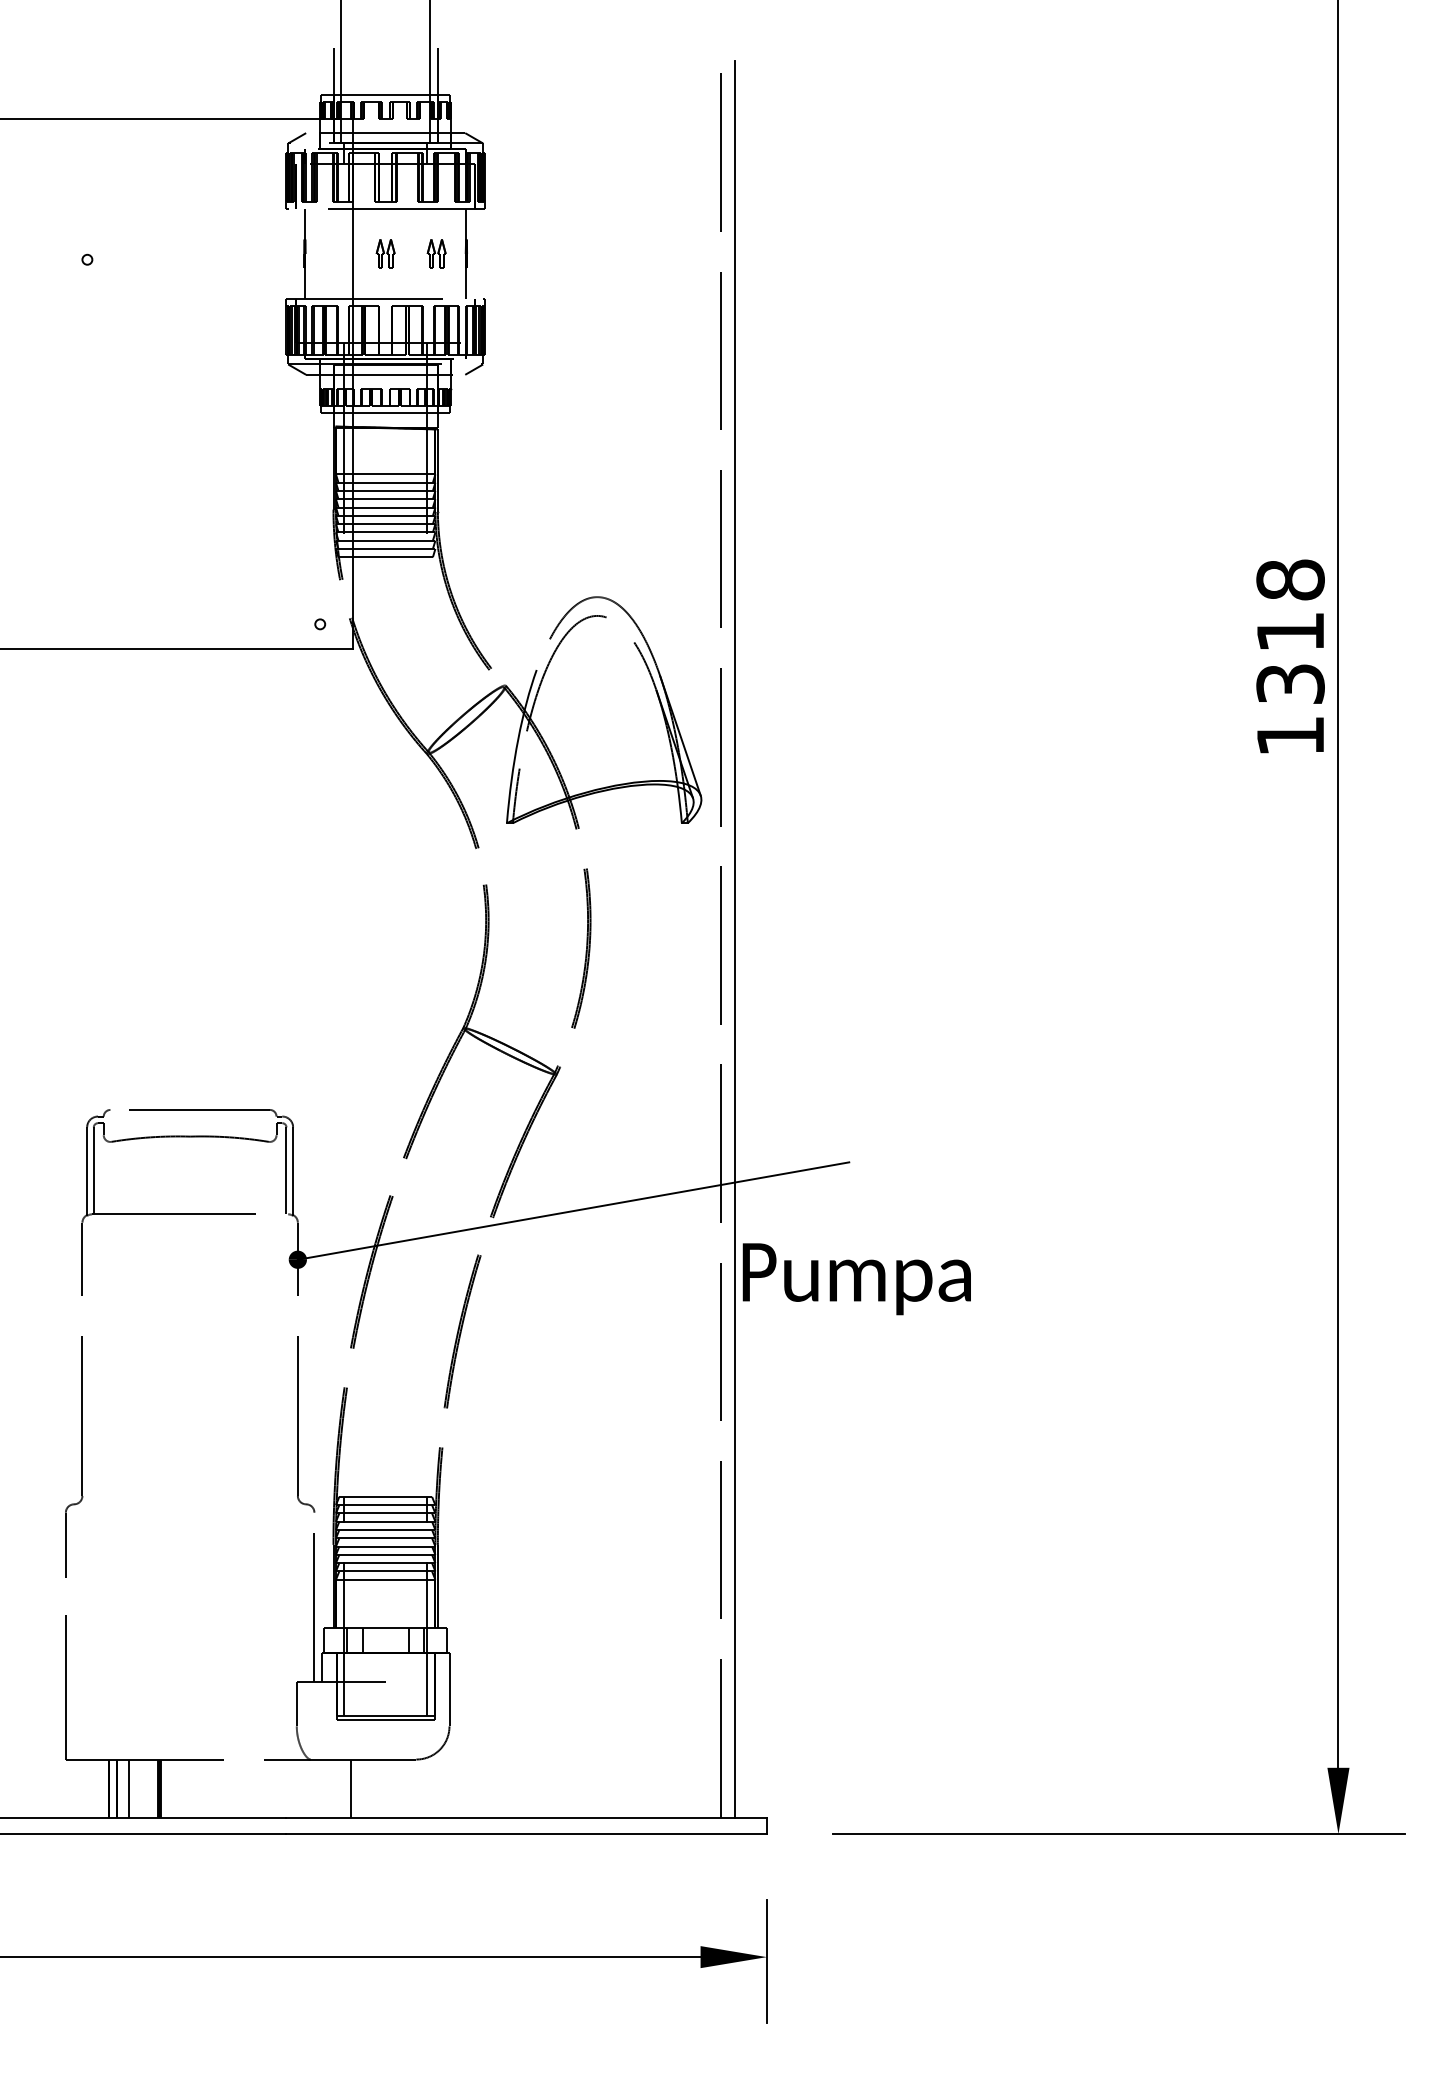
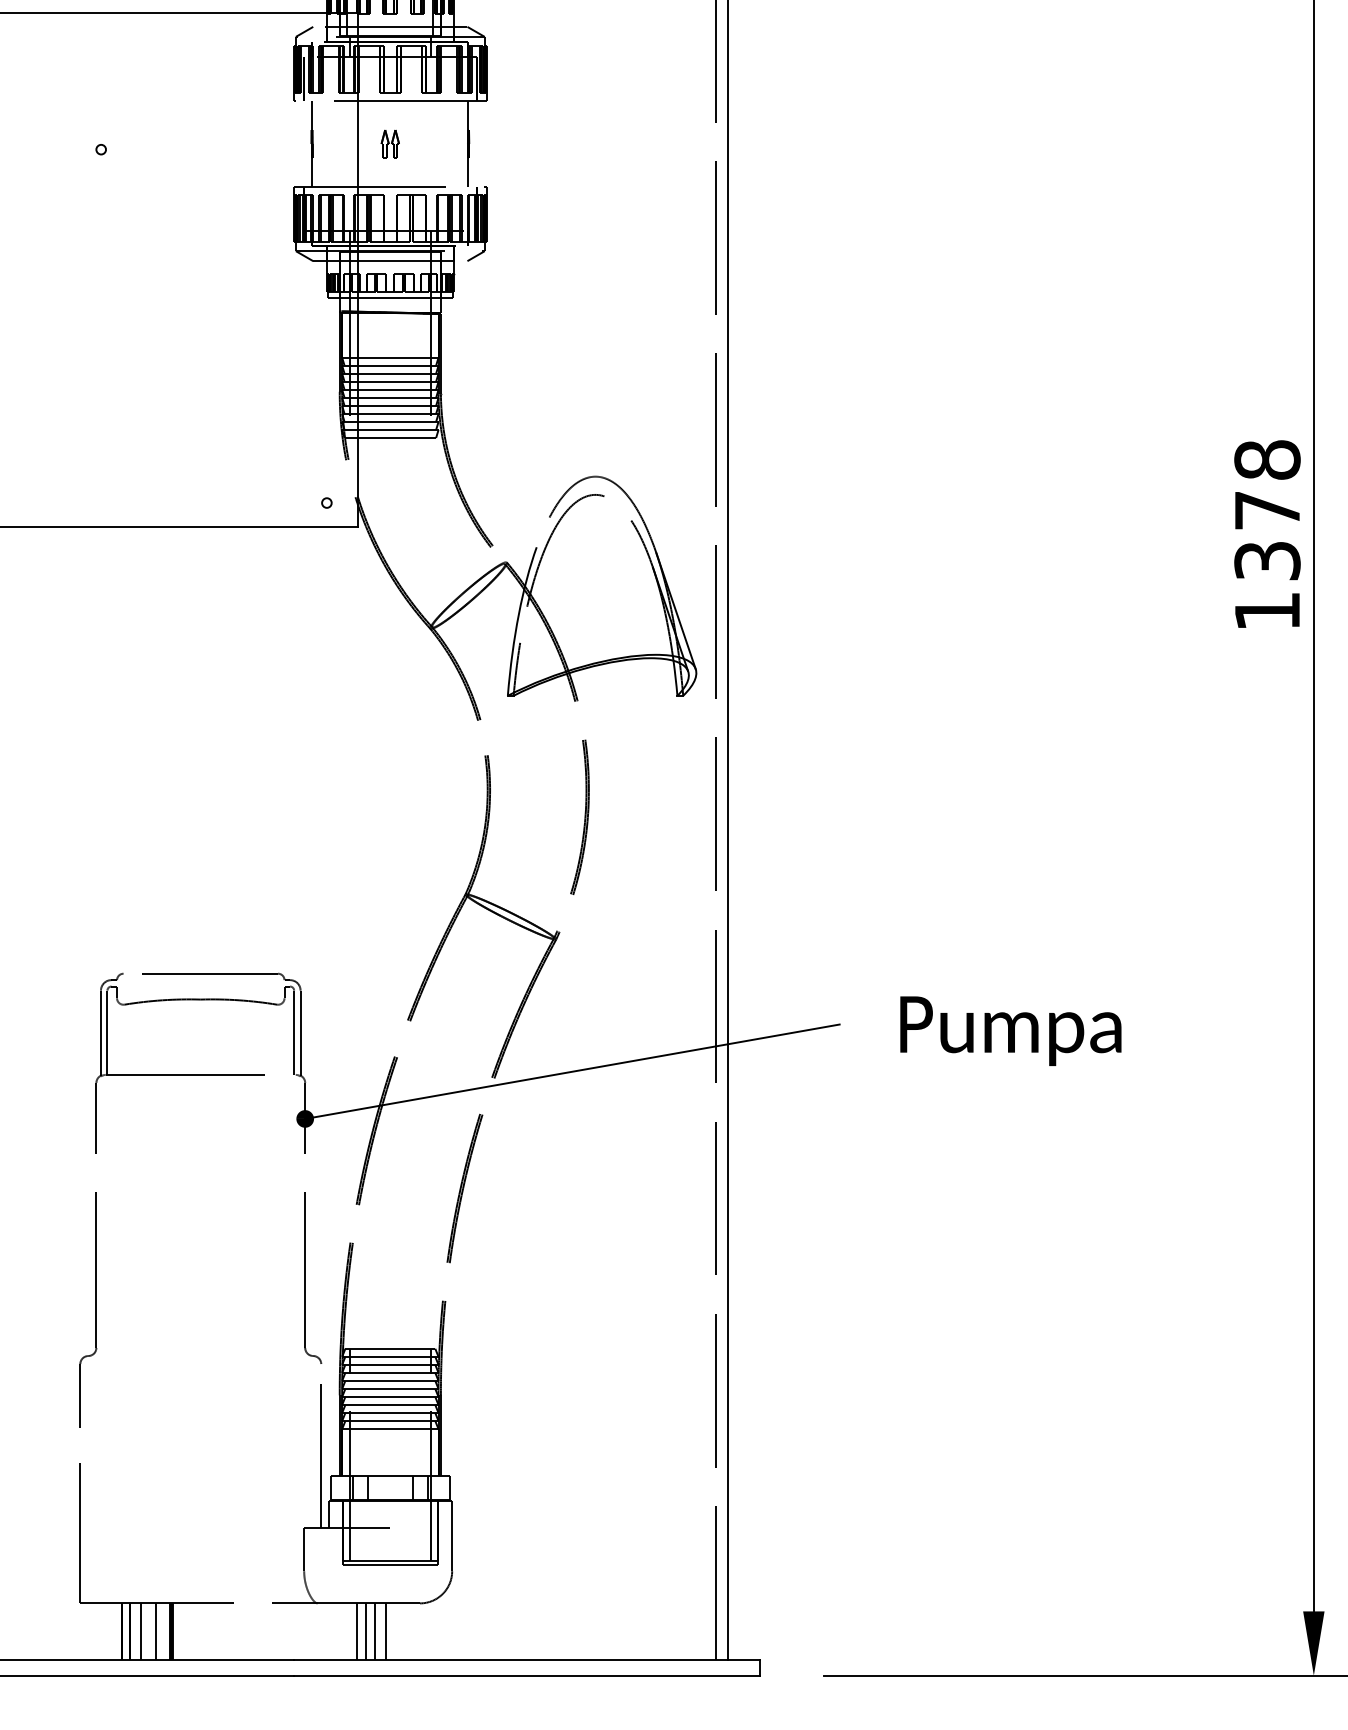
part: (436, 253) -> (439, 143), removed
text: (1290, 632) -> (1267, 510), 1318 -> 1378
text: (856, 1279) -> (1010, 1031), moved
line: (143, 1788) -> (155, 1631), added
line: (360, 1788) -> (365, 1631), added
line: (370, 1788) -> (375, 1631), added
line: (380, 1788) -> (385, 1631), added

